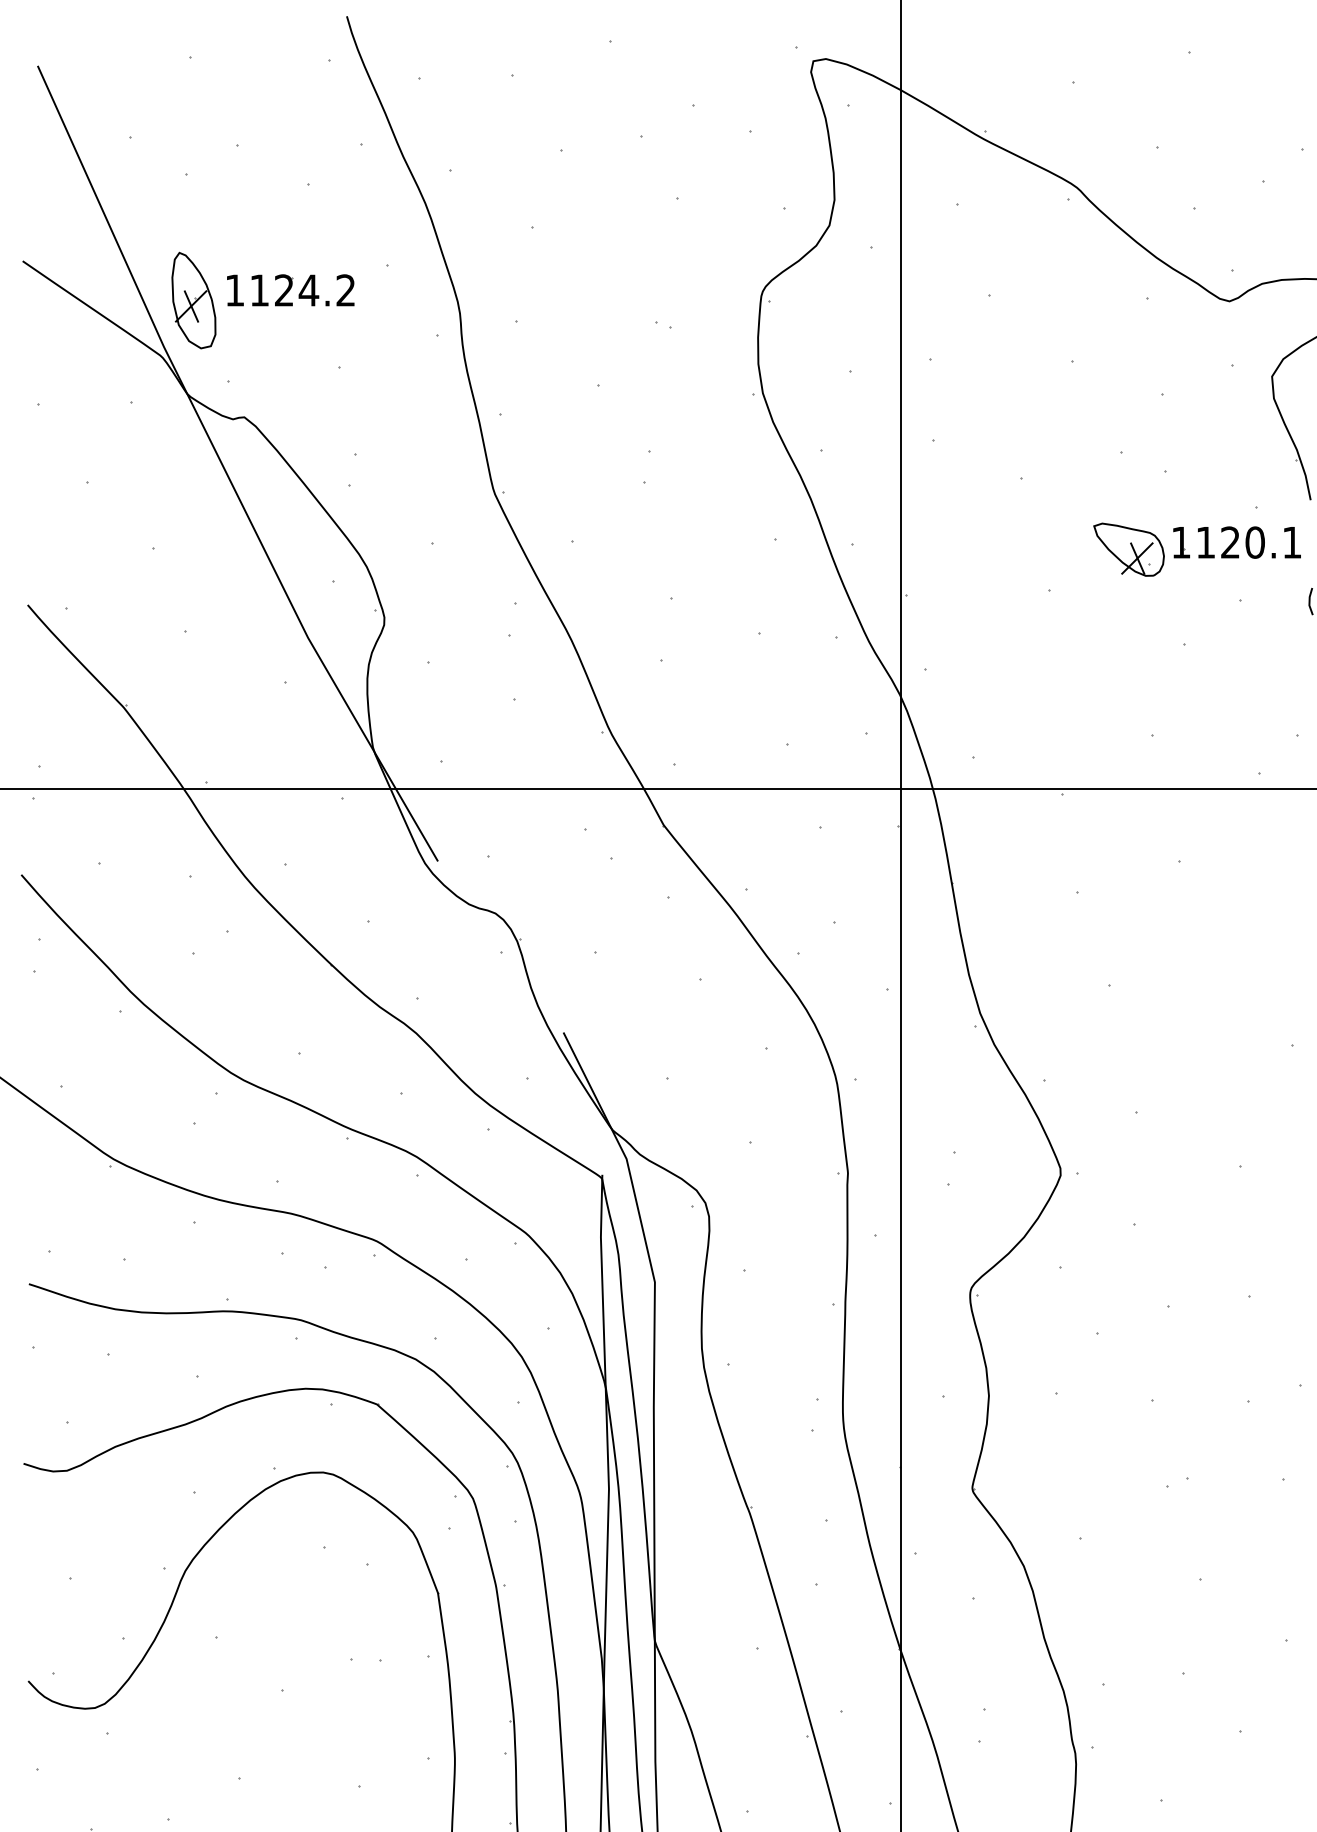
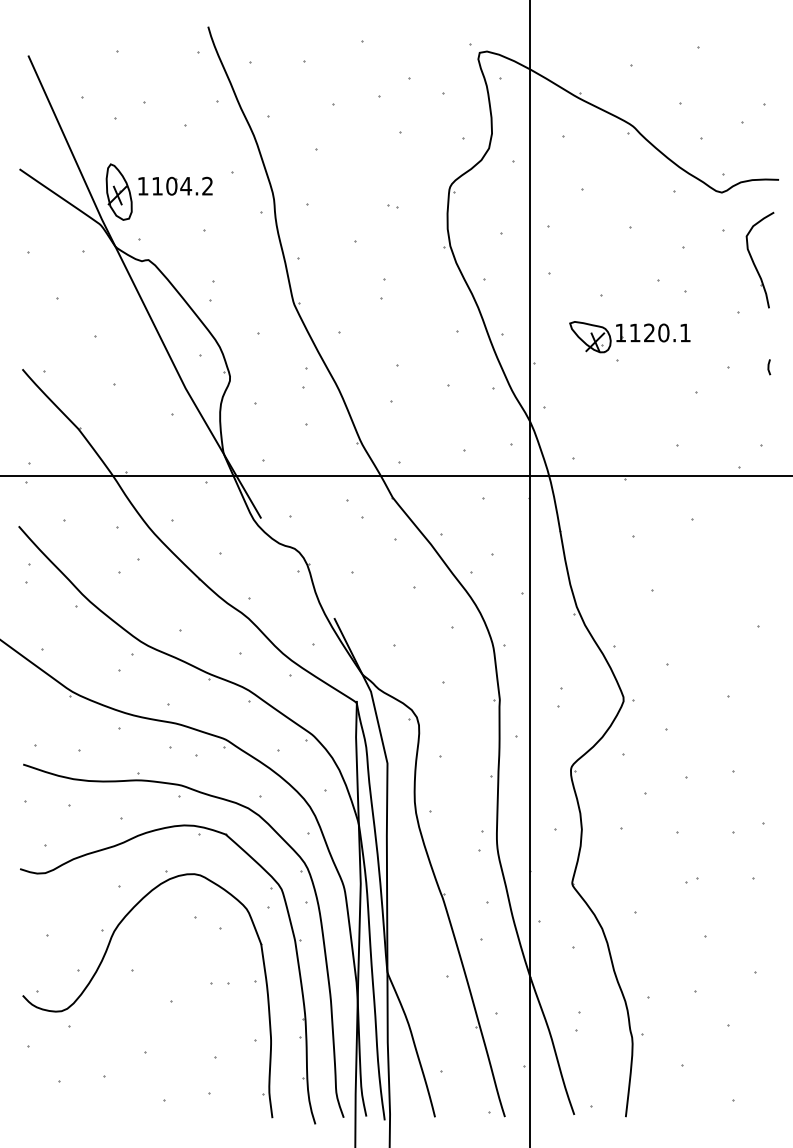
text: (283, 289) -> (171, 185), 1124.2 -> 1104.2
part: (1196, 550) -> (629, 337), moved

